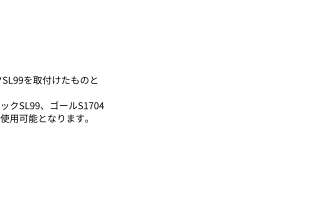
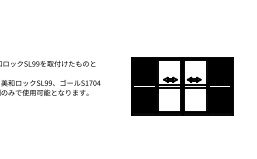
part: (212, 110) -> (182, 86), added

